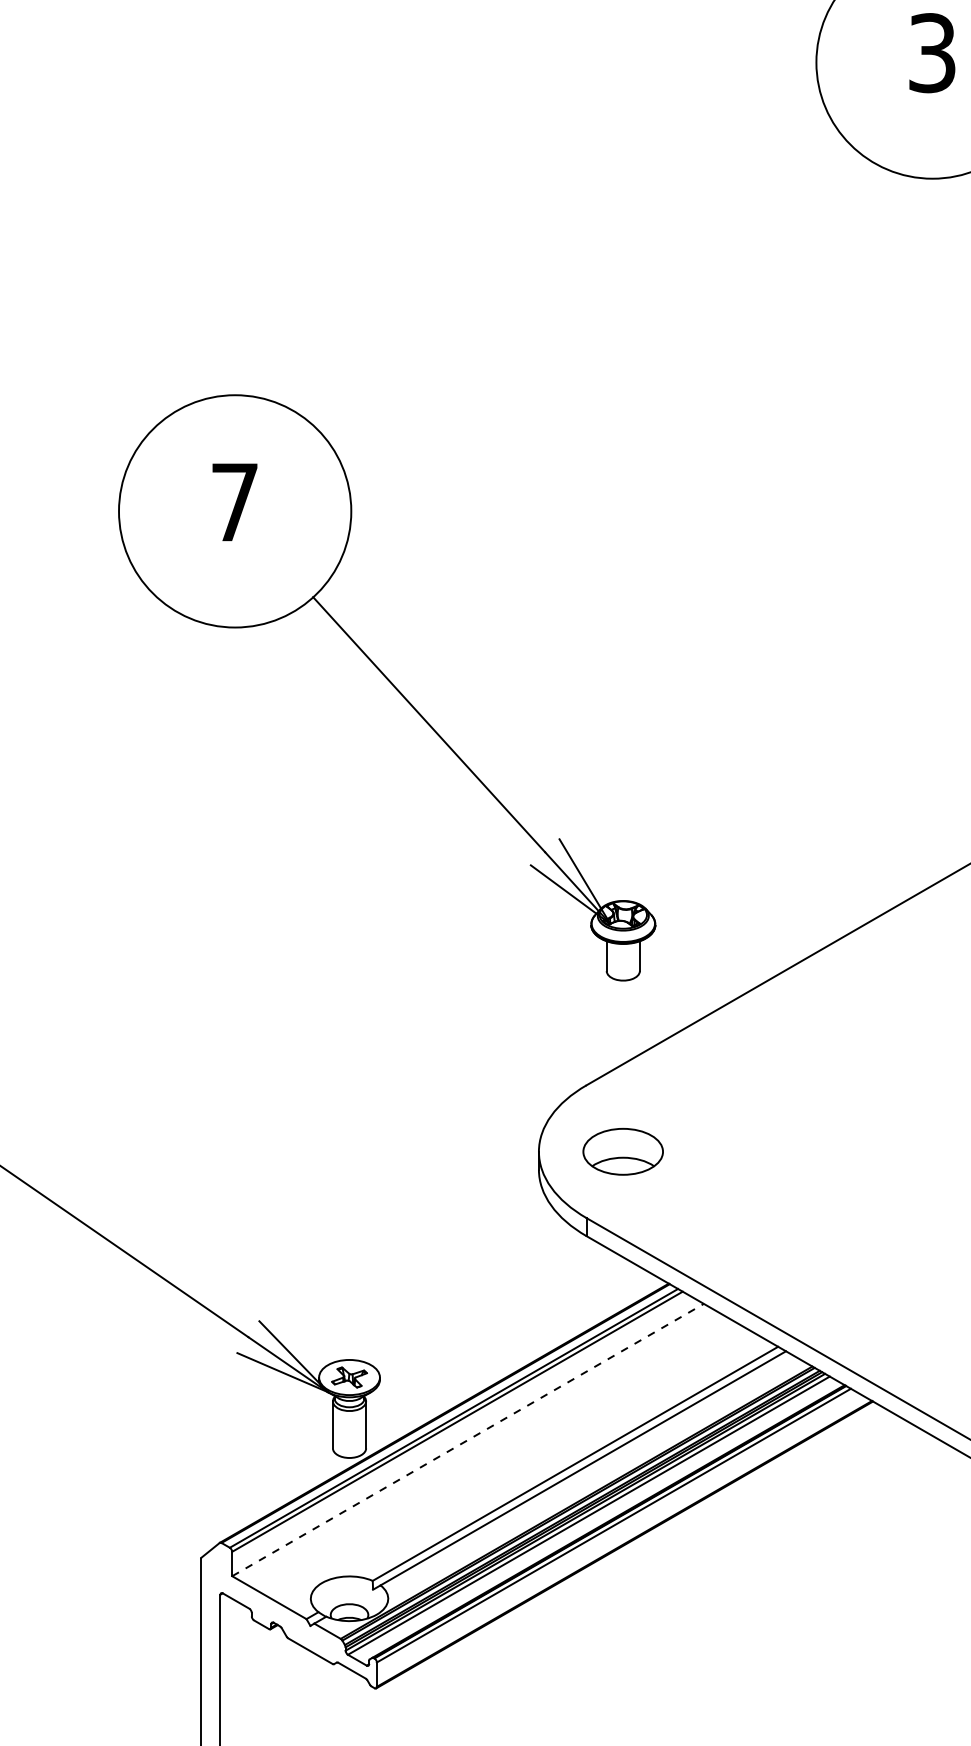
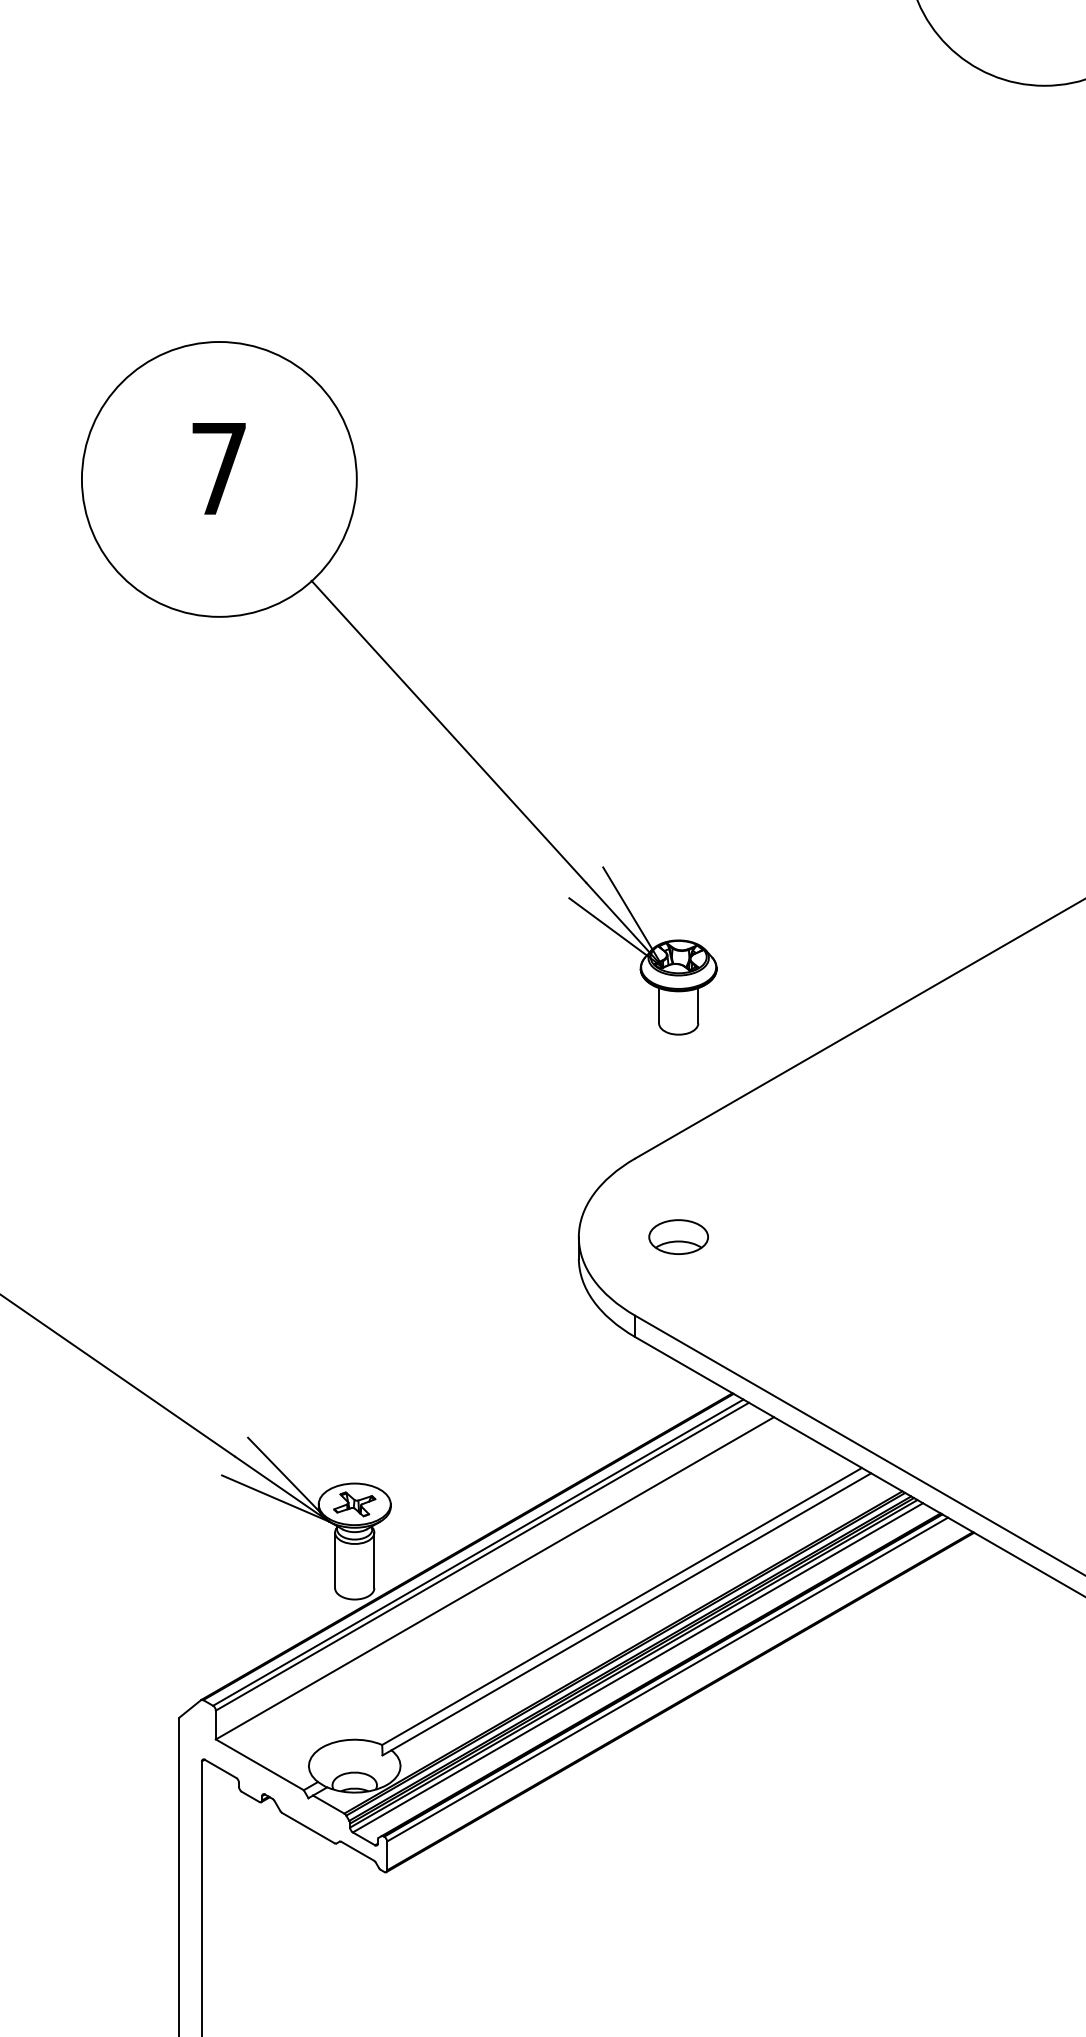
part: (623, 1151) -> (678, 1236), size x0.62
line: (468, 1439) -> (495, 1577), dashed -> solid

